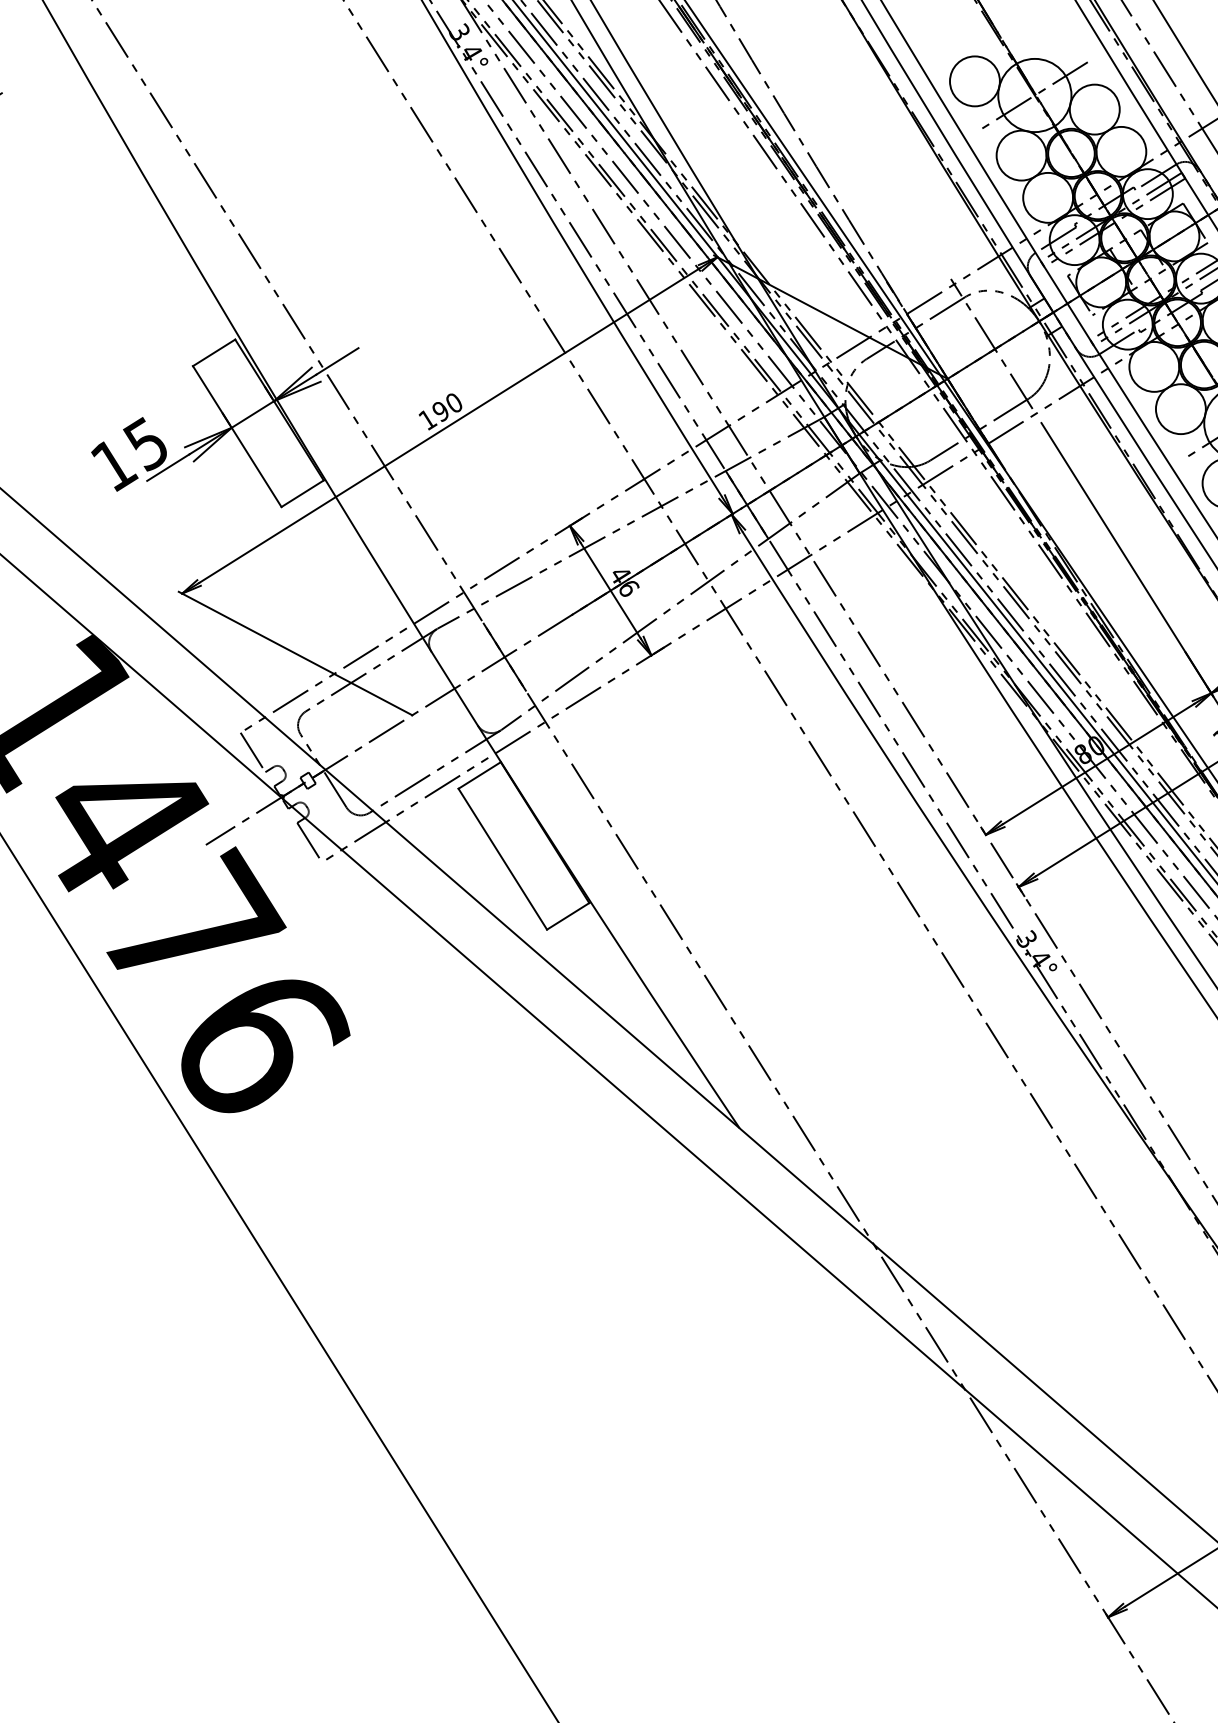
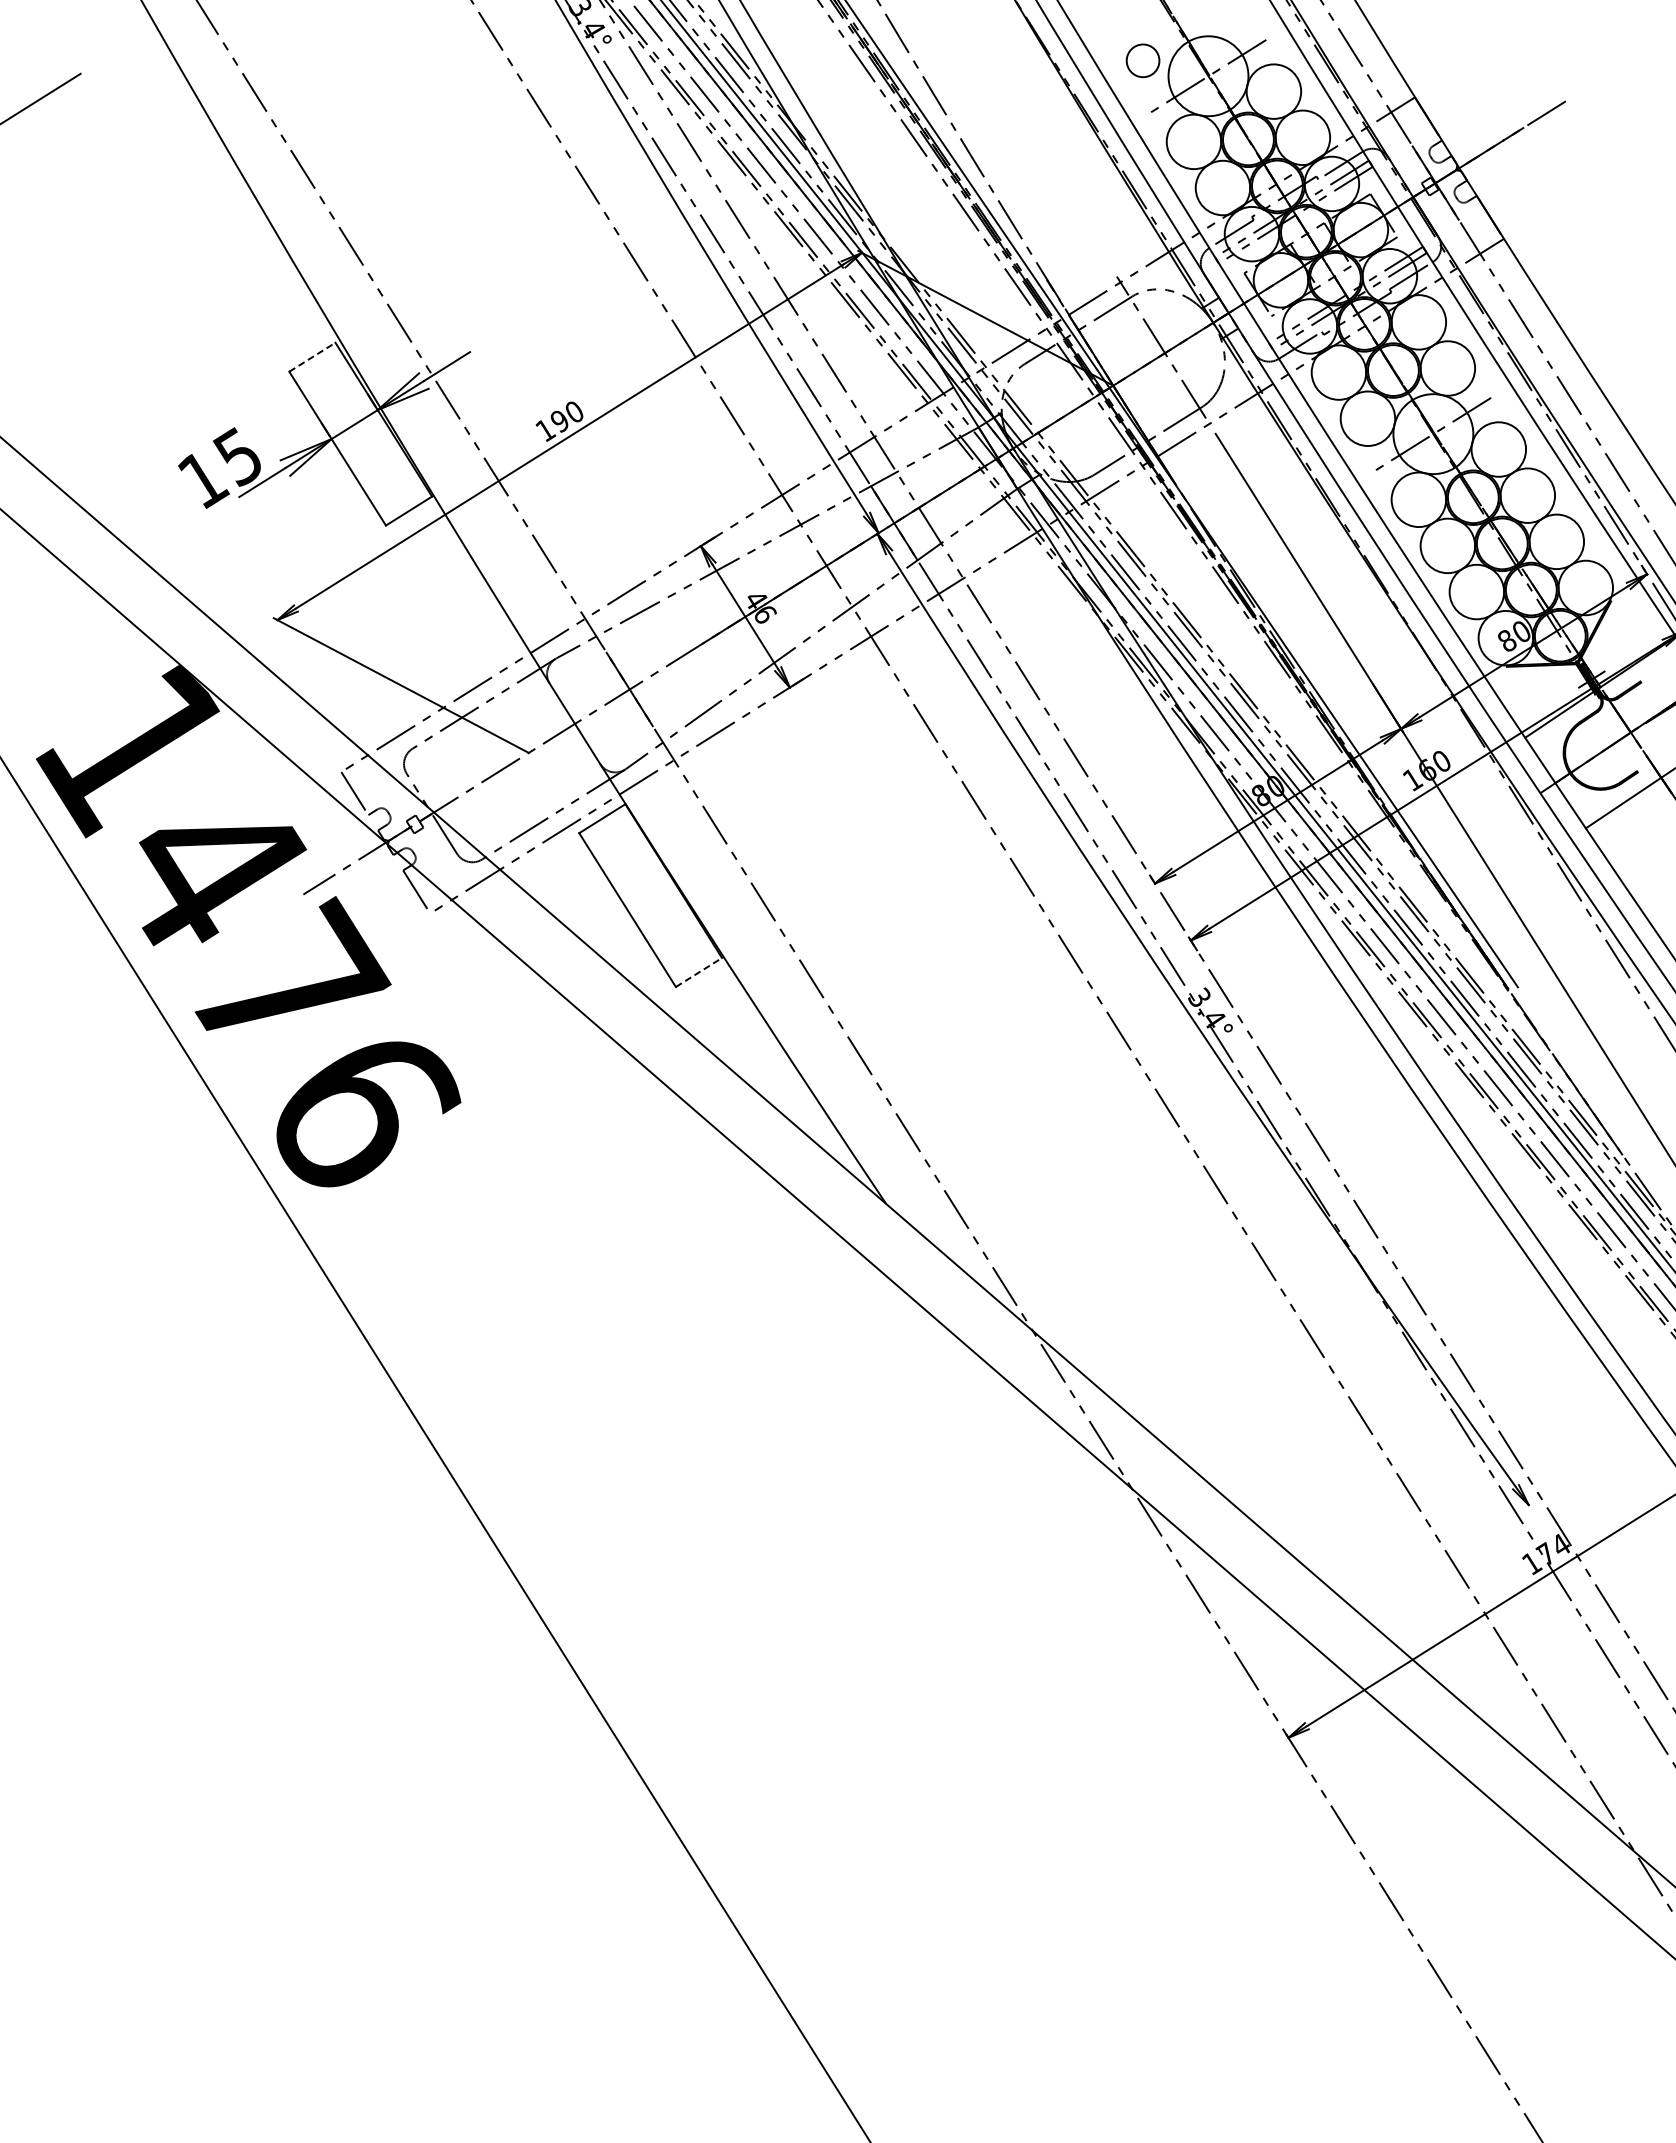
circle: (974, 81) -> (1142, 60), size x0.6
line: (214, 353) -> (312, 357), solid -> dashed
line: (568, 916) -> (699, 972), solid -> dashed

